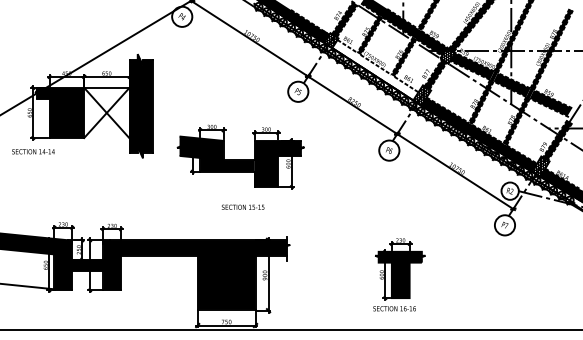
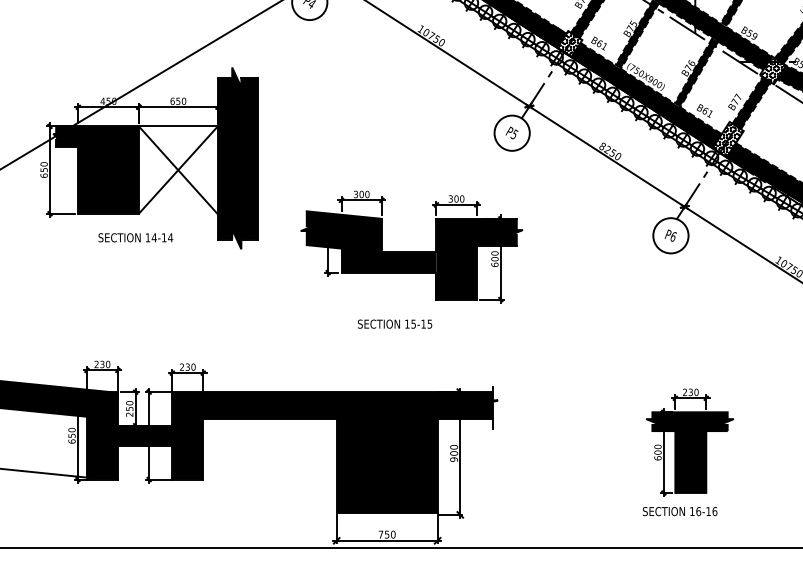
fill: (375, 69) -> (646, 94), added
text: (33, 151) -> (135, 237), moved
text: (242, 206) -> (393, 322), moved

